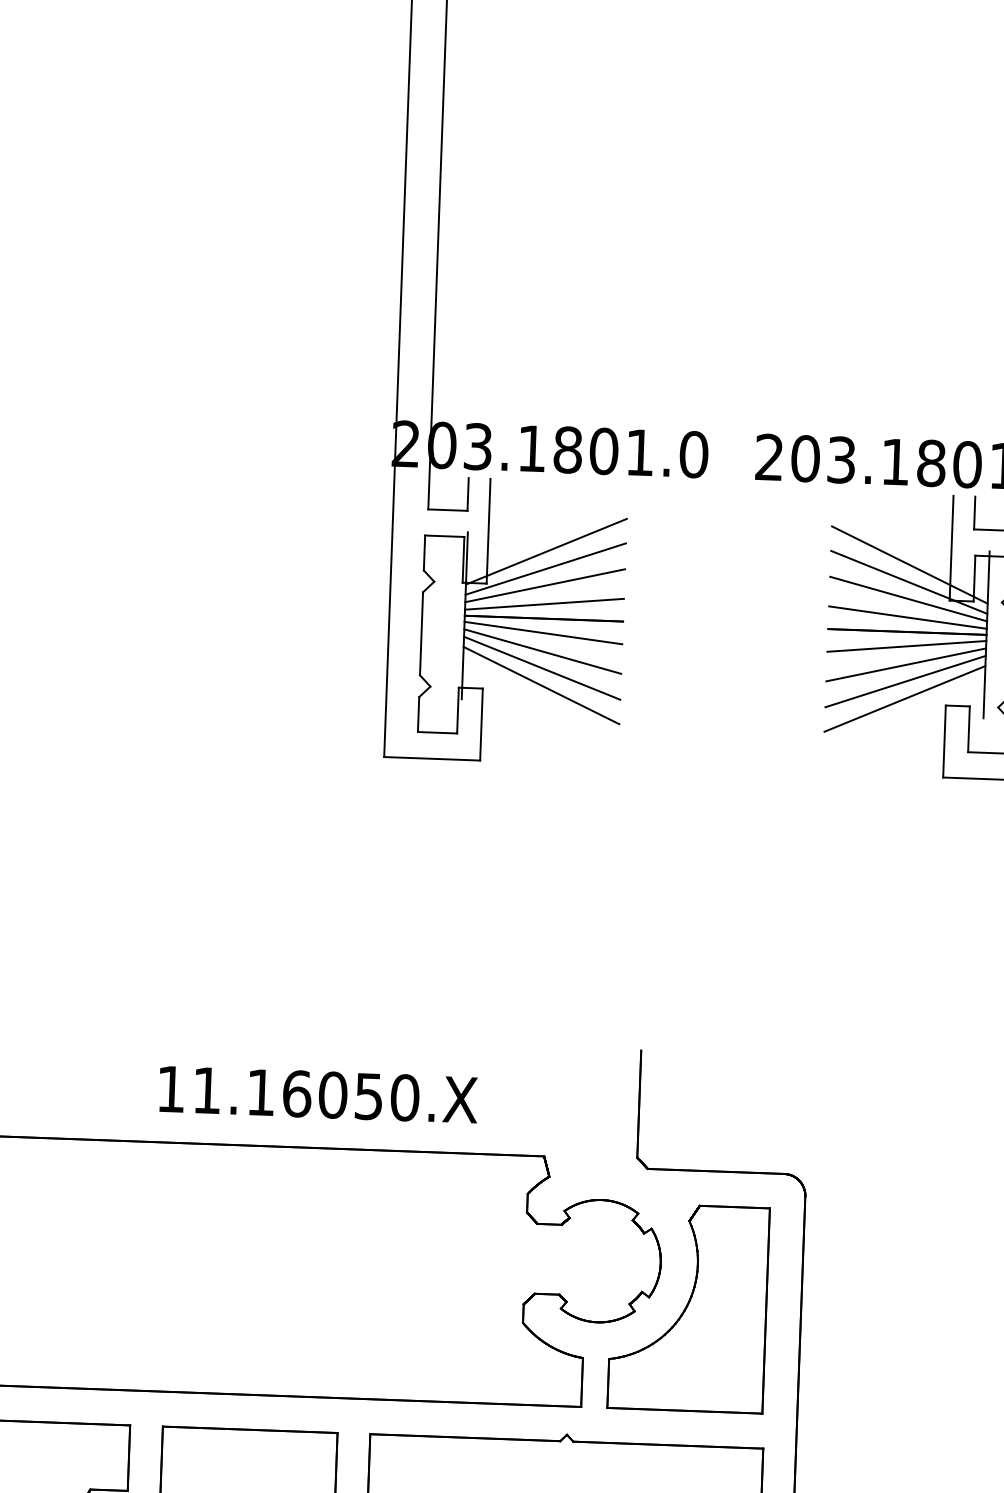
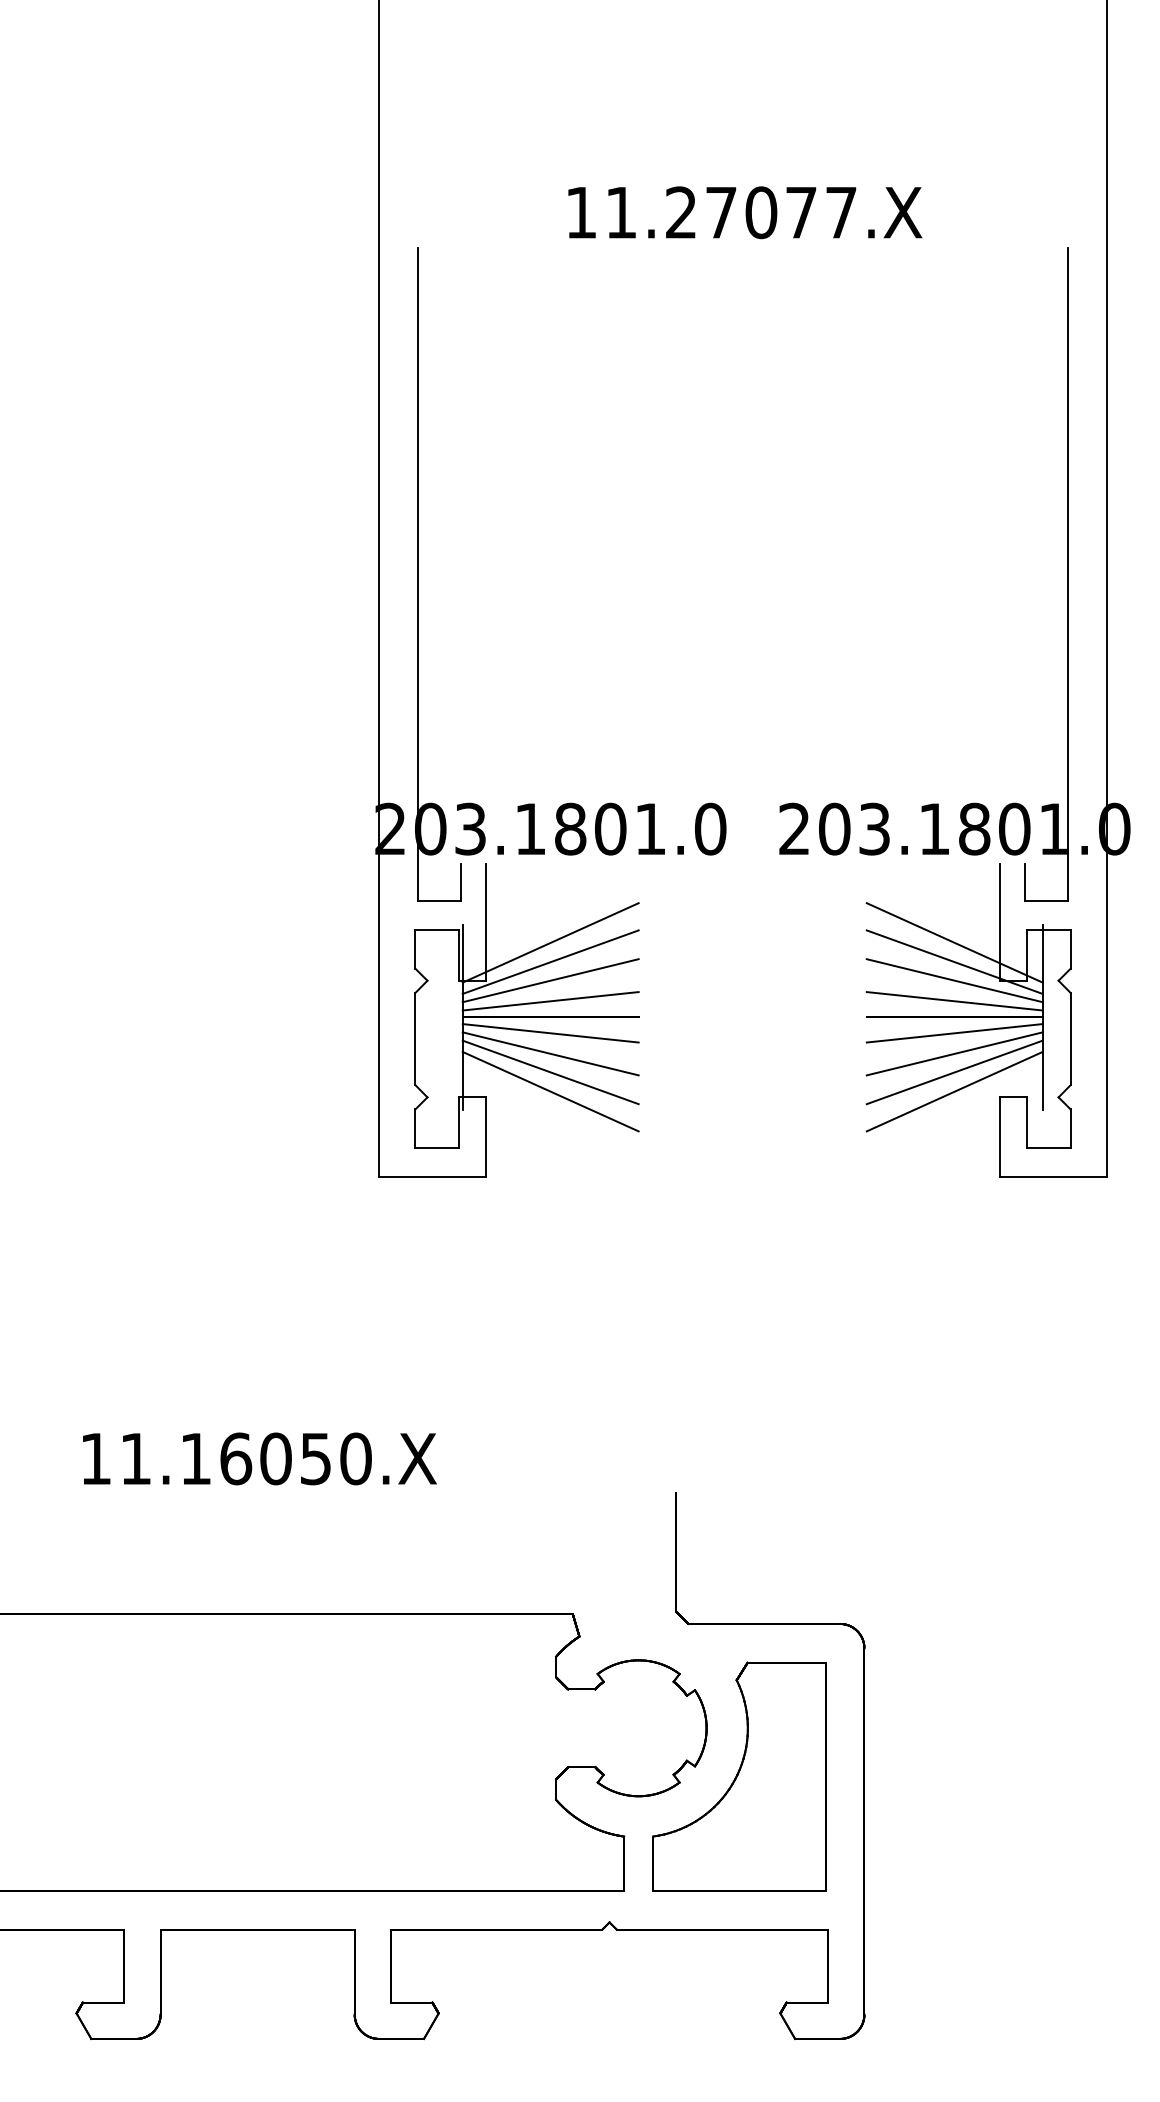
text: (318, 1094) -> (259, 1458), moved

